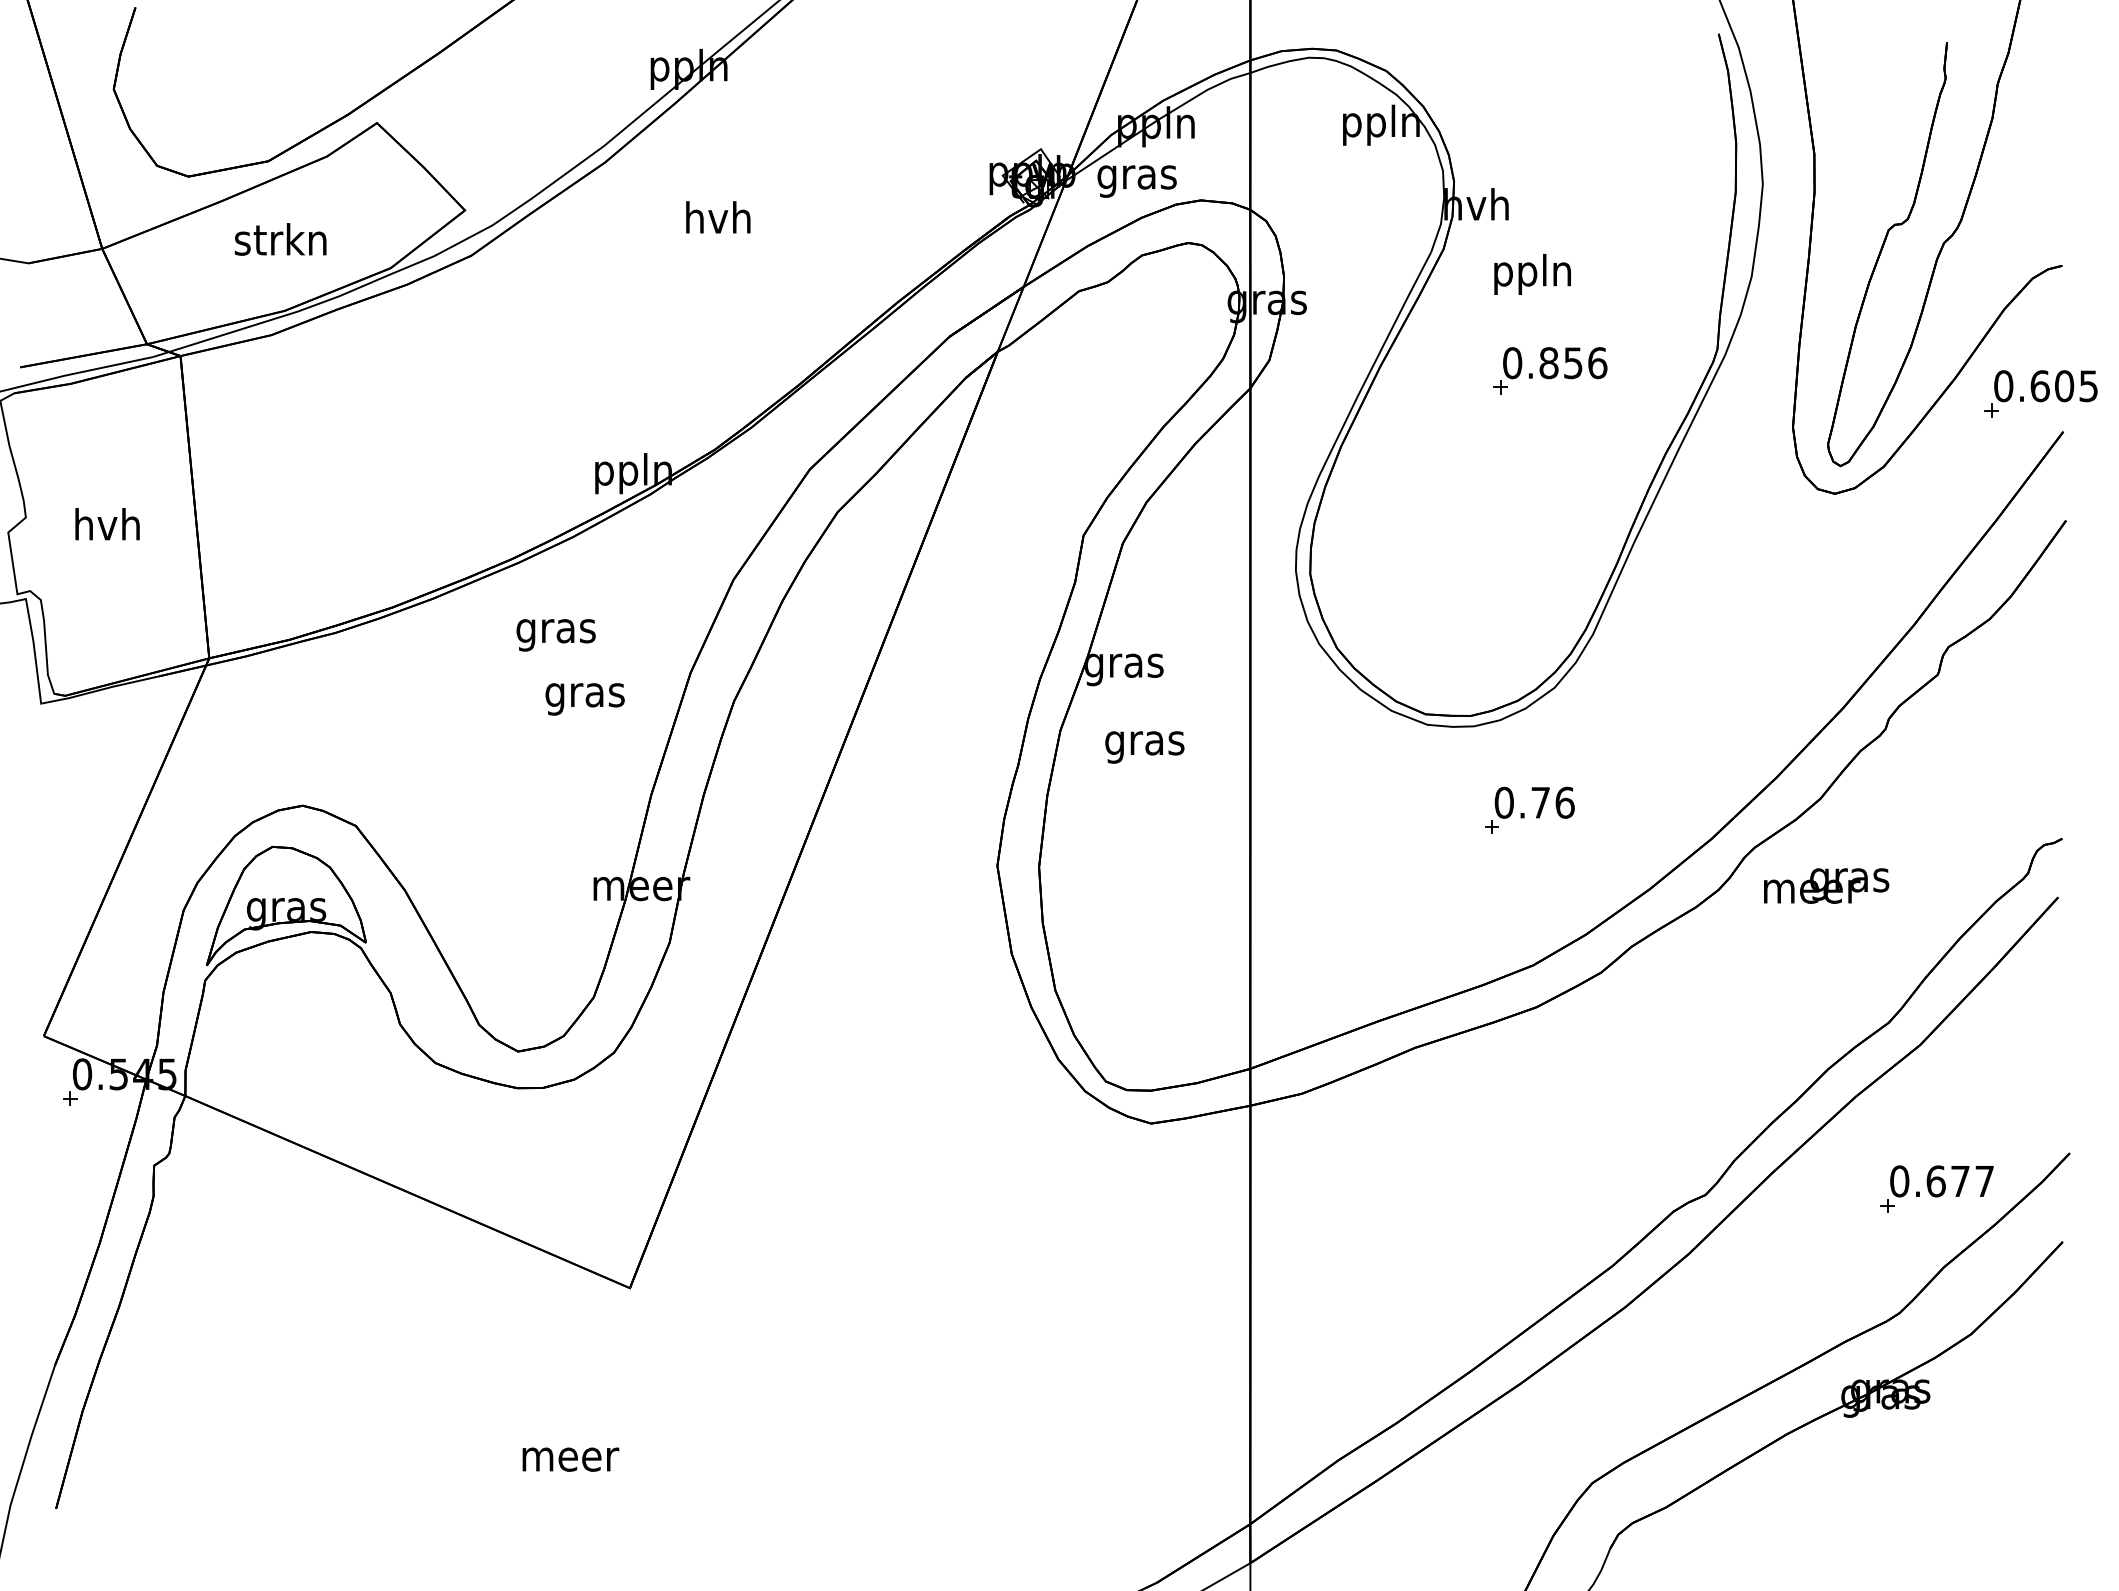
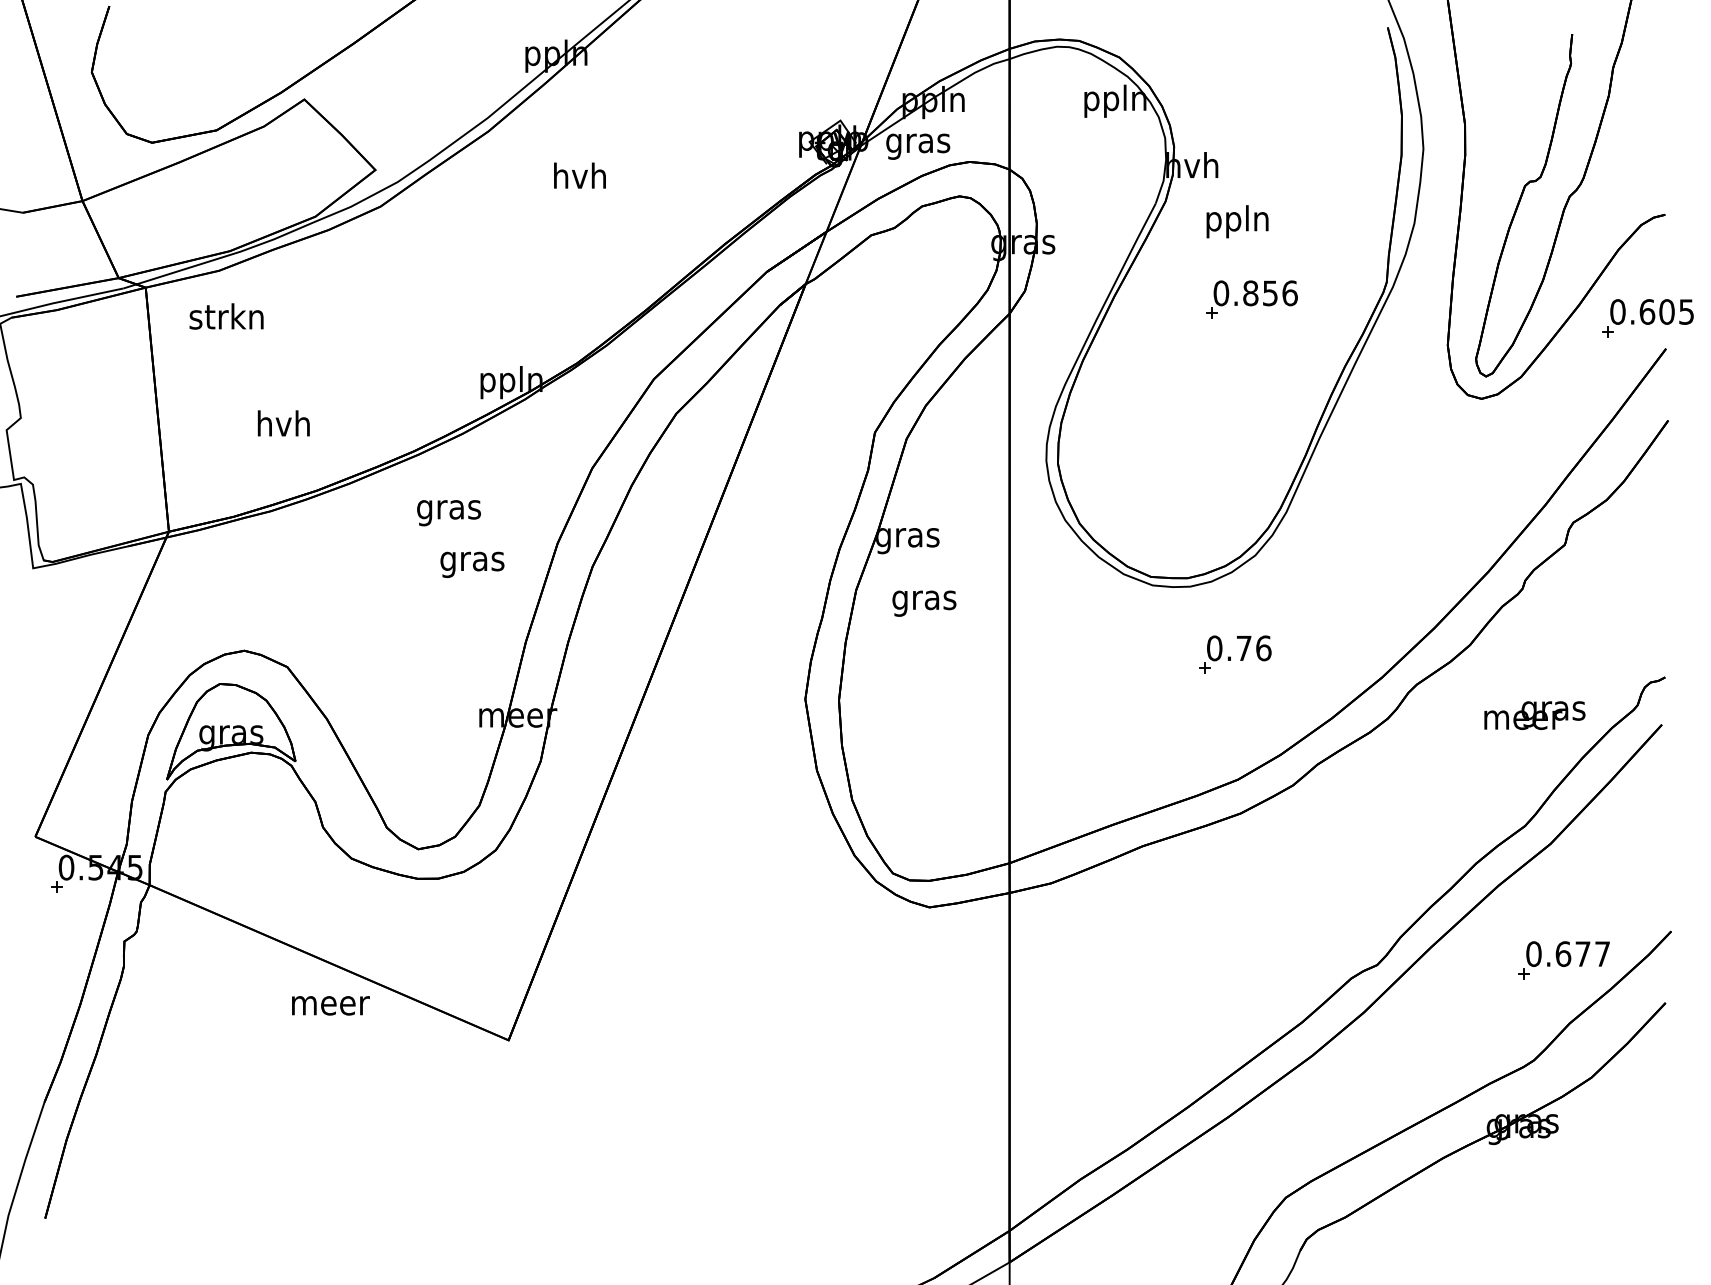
text: (280, 239) -> (226, 316), moved
text: (107, 524) -> (283, 423), moved
text: (1826, 885) -> (1534, 715), moved
text: (570, 1459) -> (330, 1005), moved

